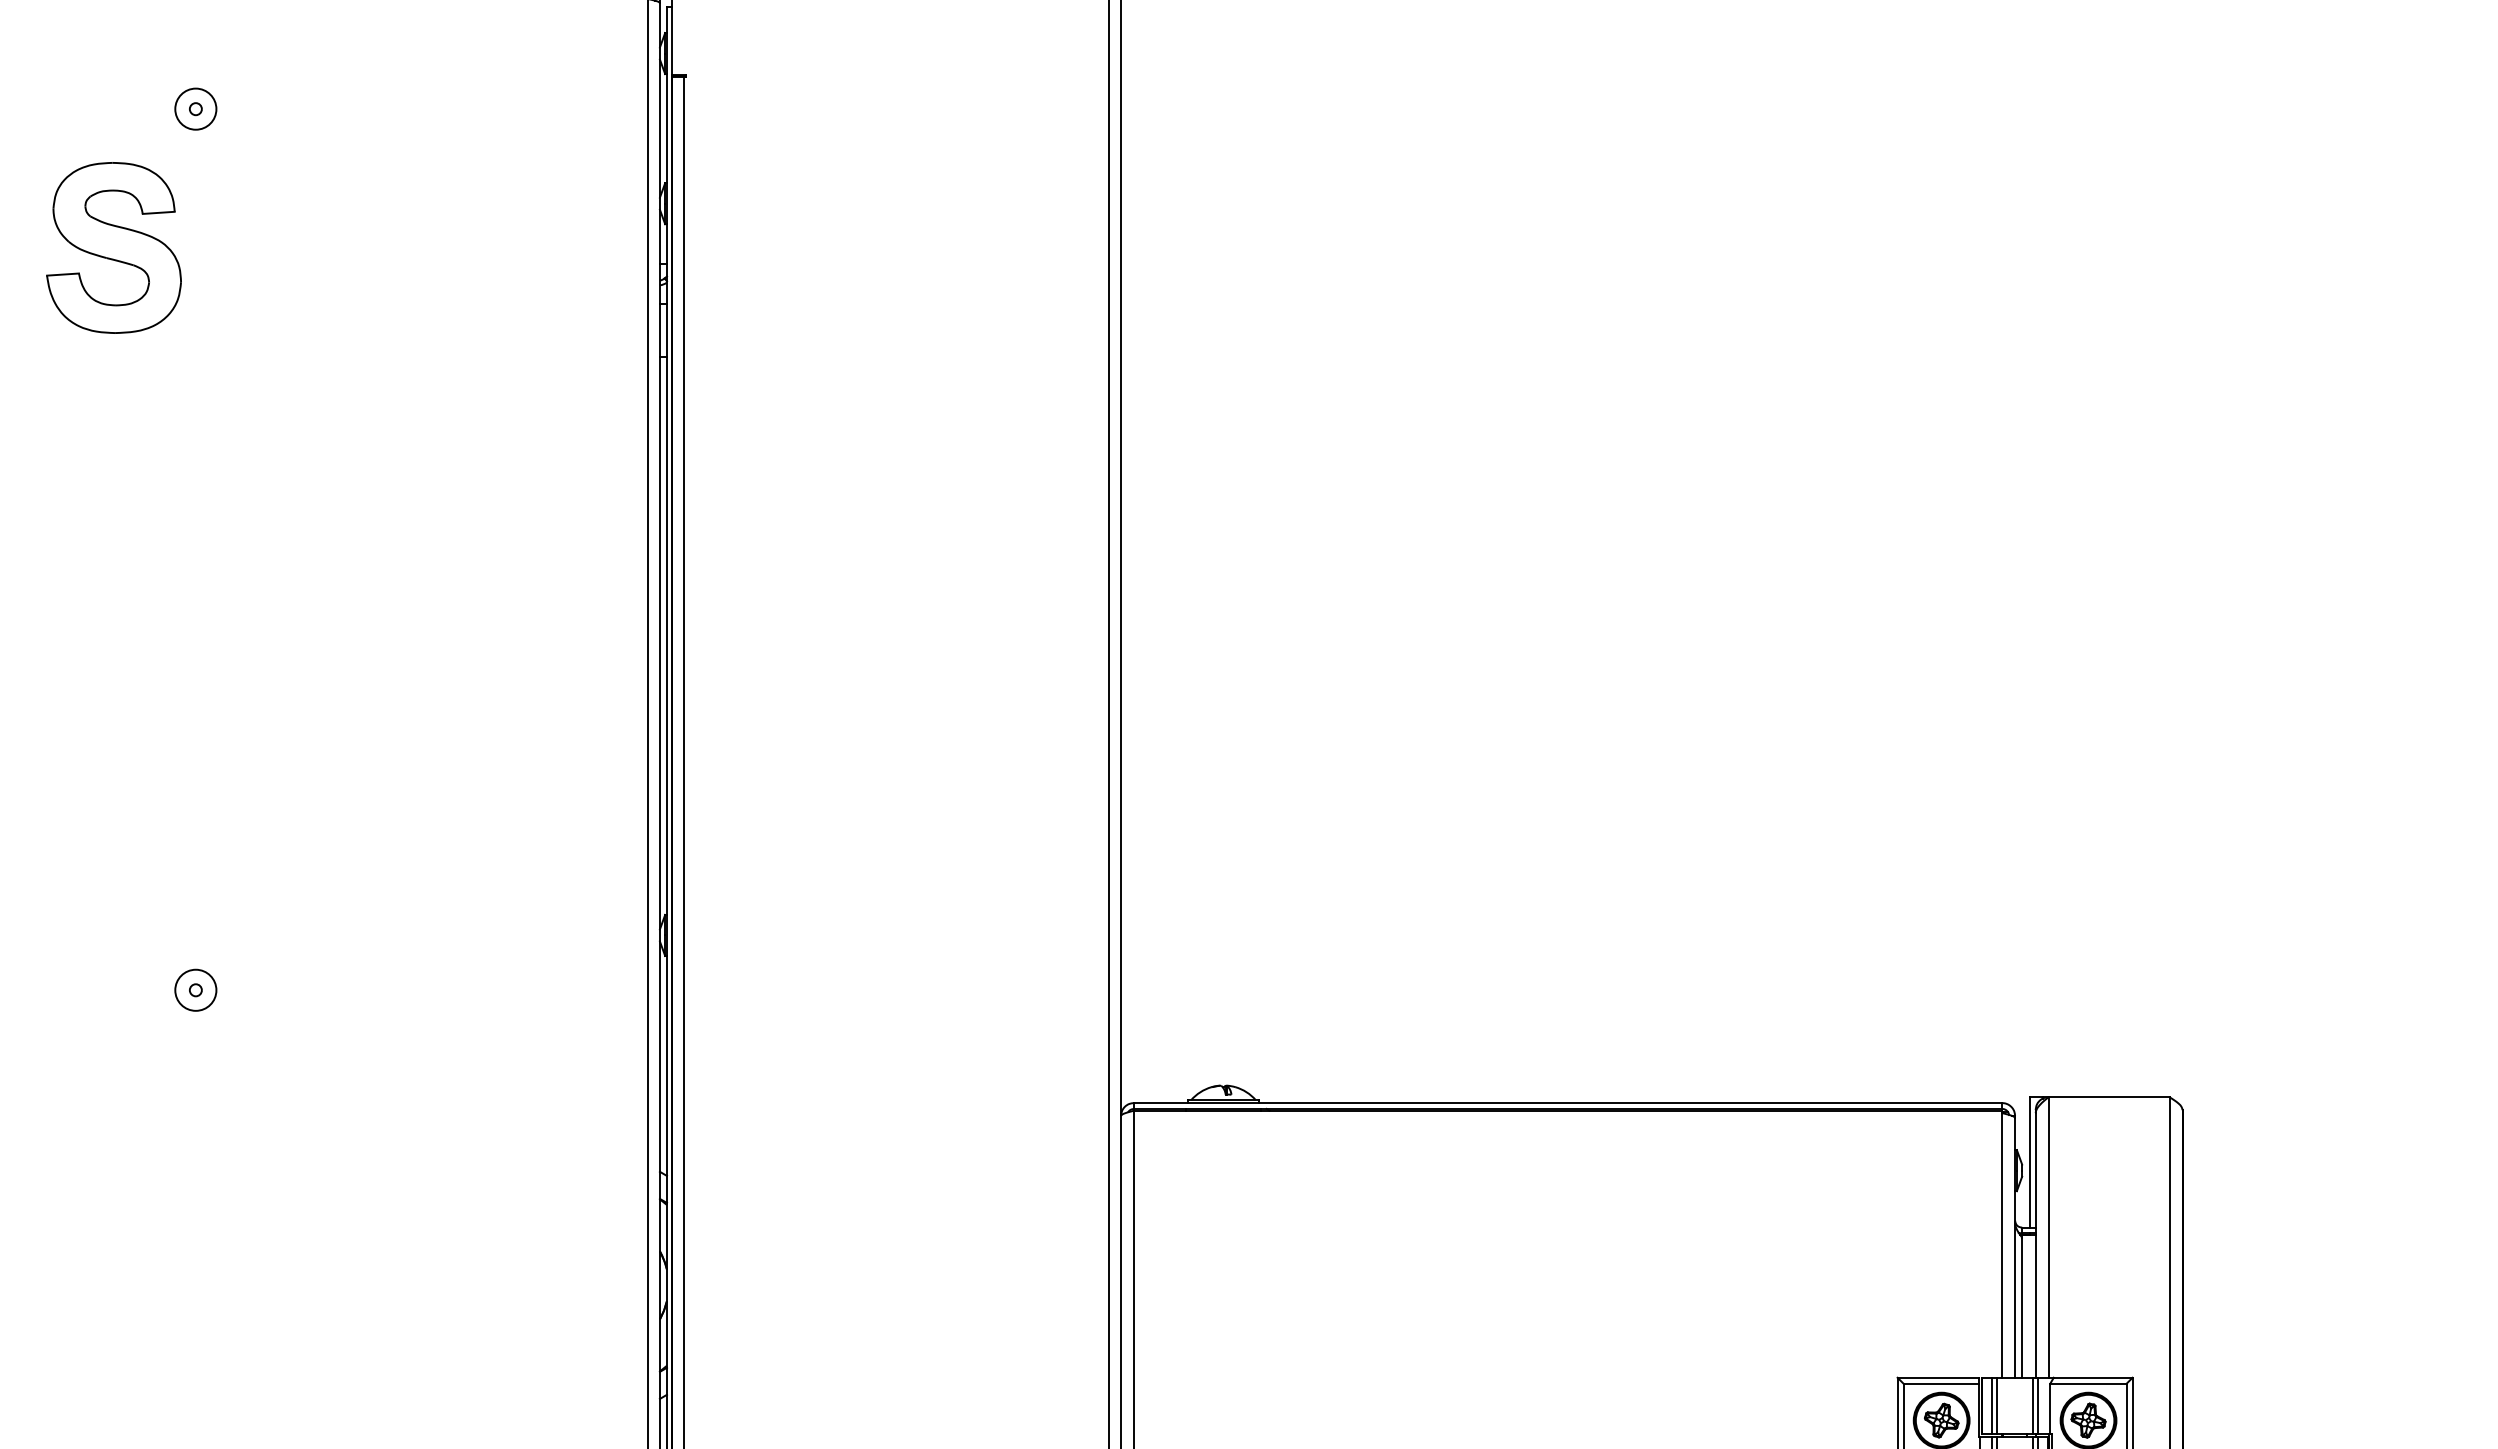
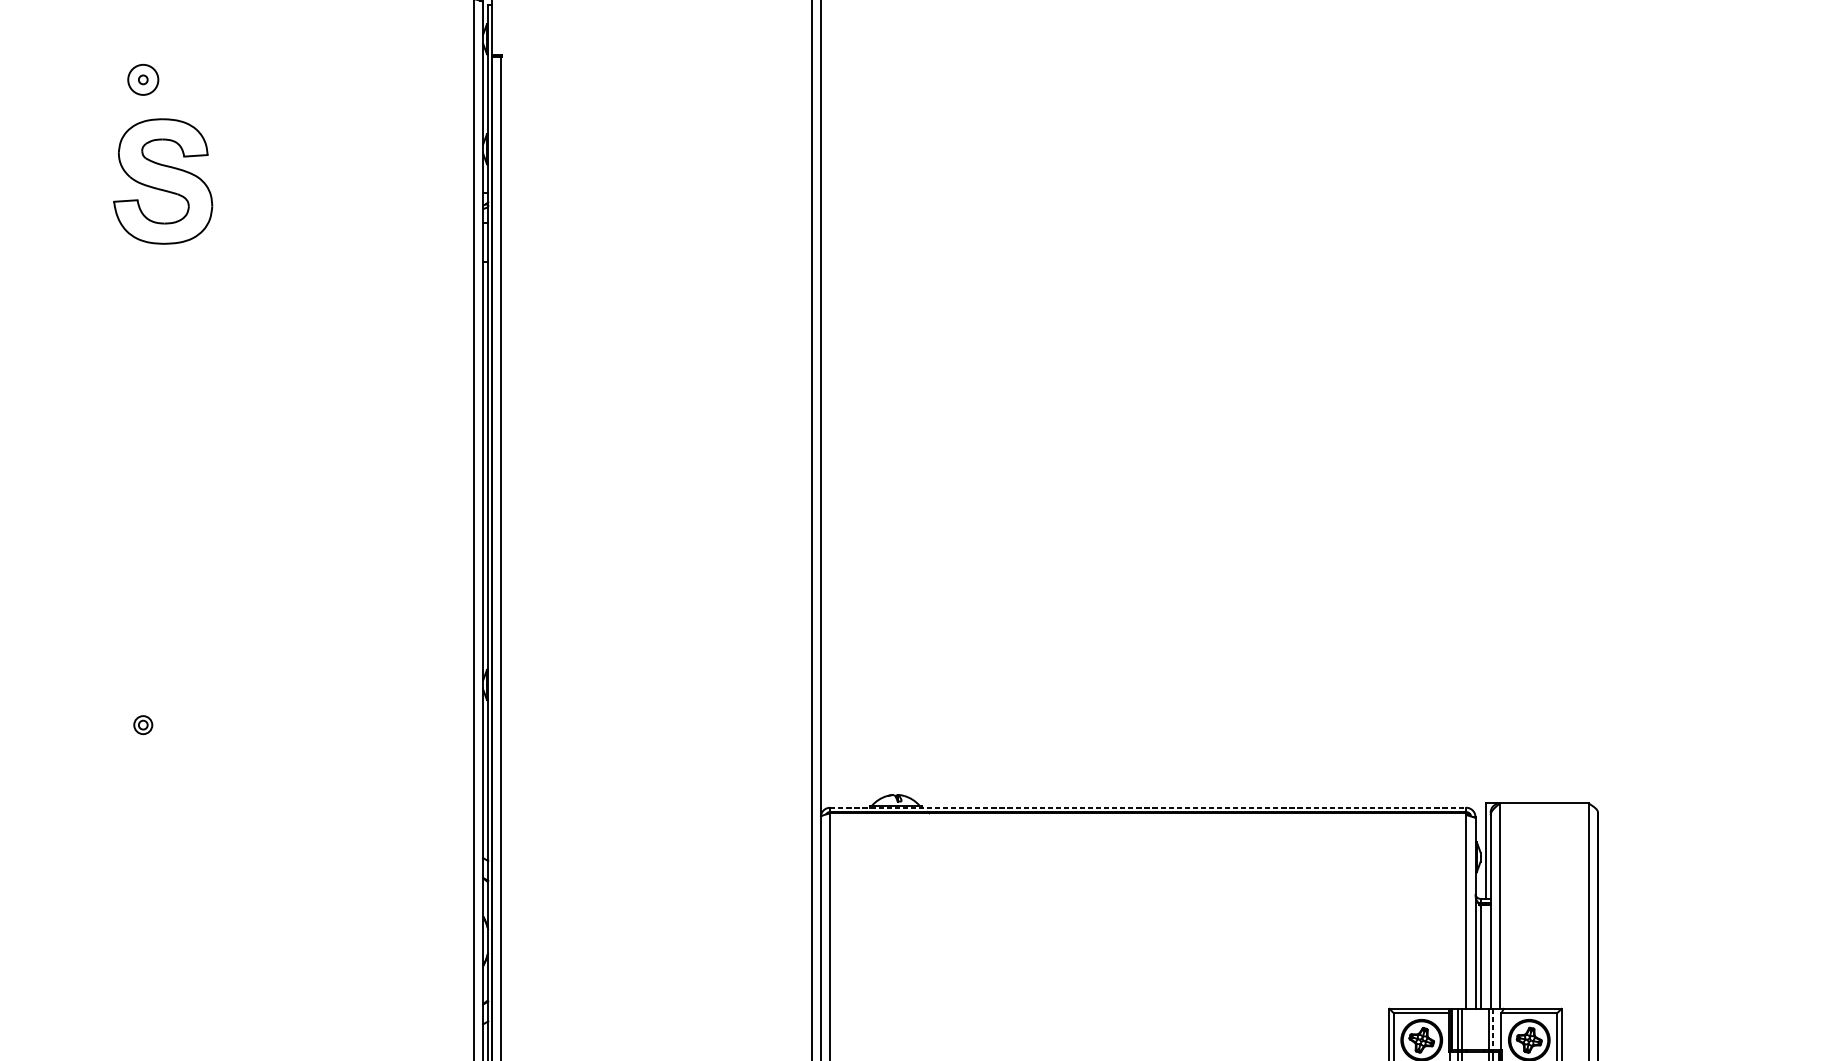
part: (113, 247) -> (162, 181), moved
circle: (195, 989) -> (143, 724), size x0.6
line: (1568, 1103) -> (1148, 808), solid -> dashed
line: (2038, 1406) -> (1492, 1029), solid -> dashed

